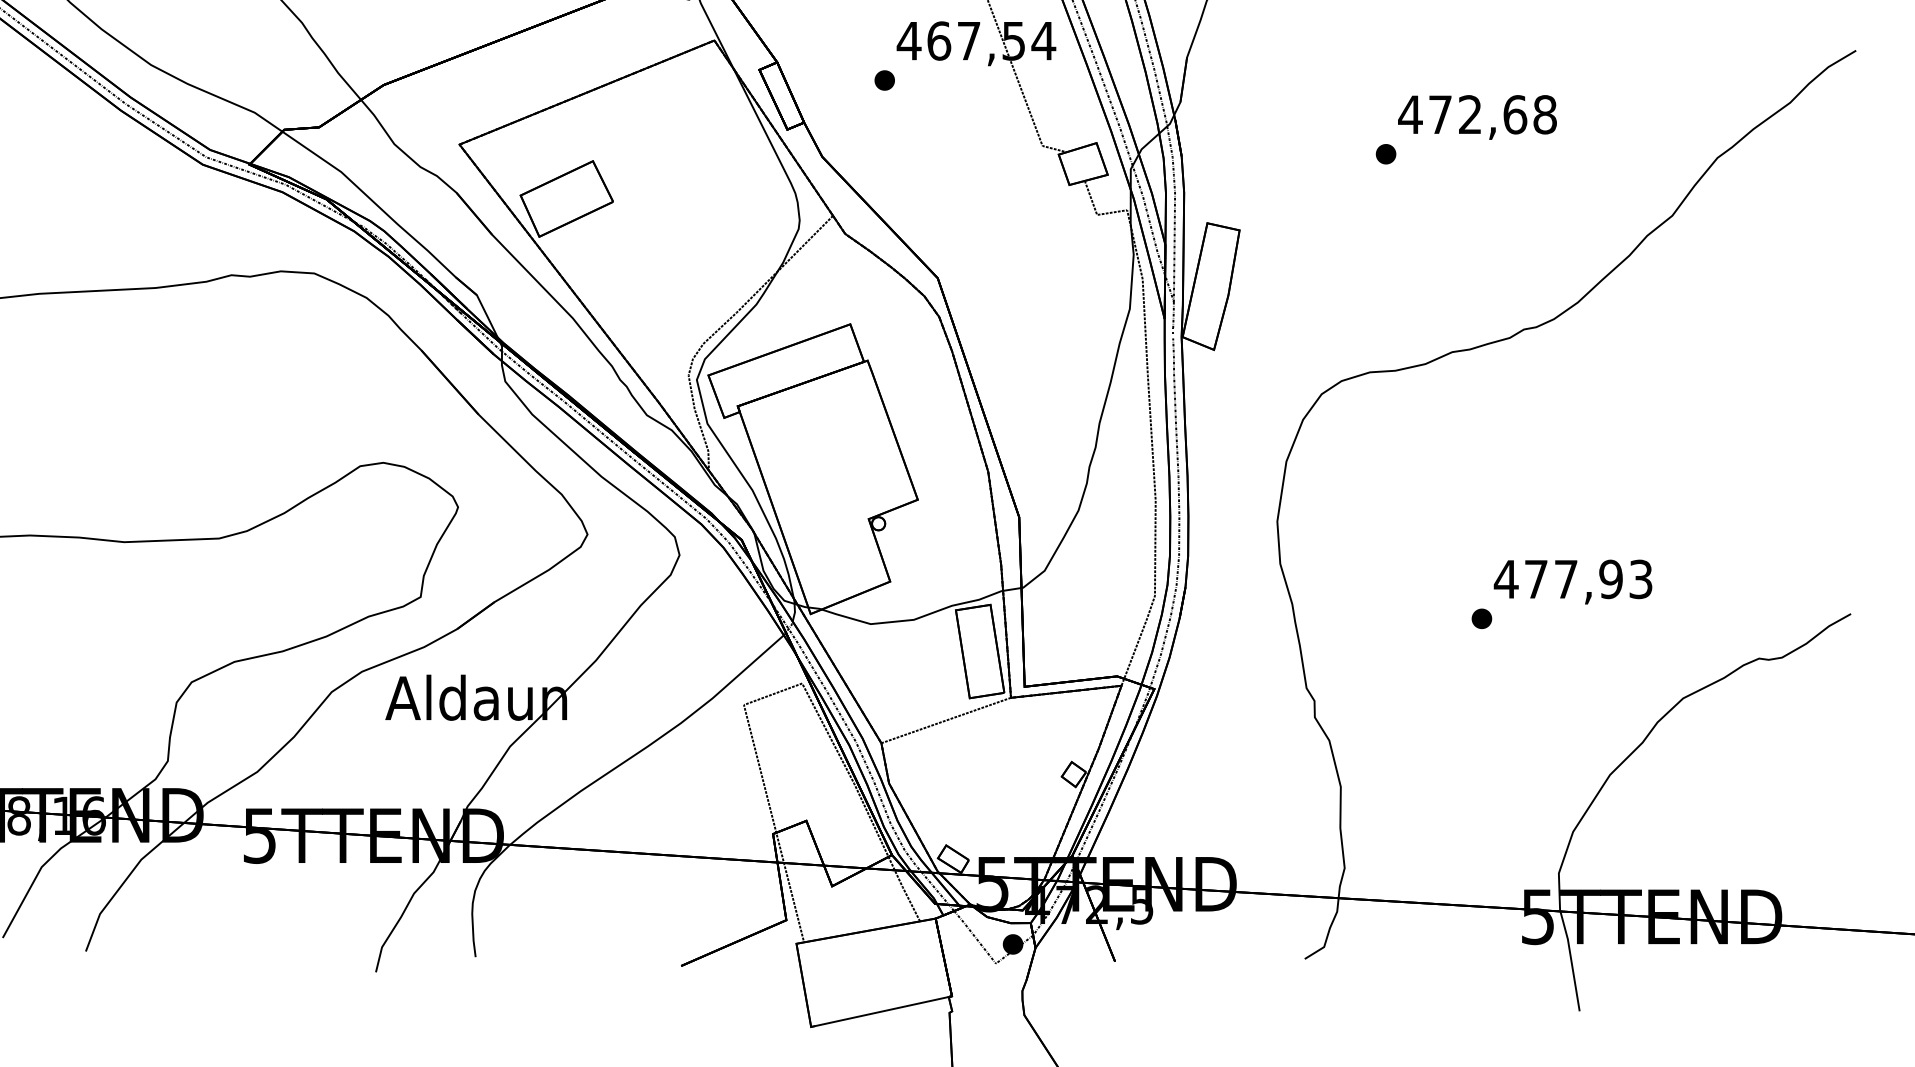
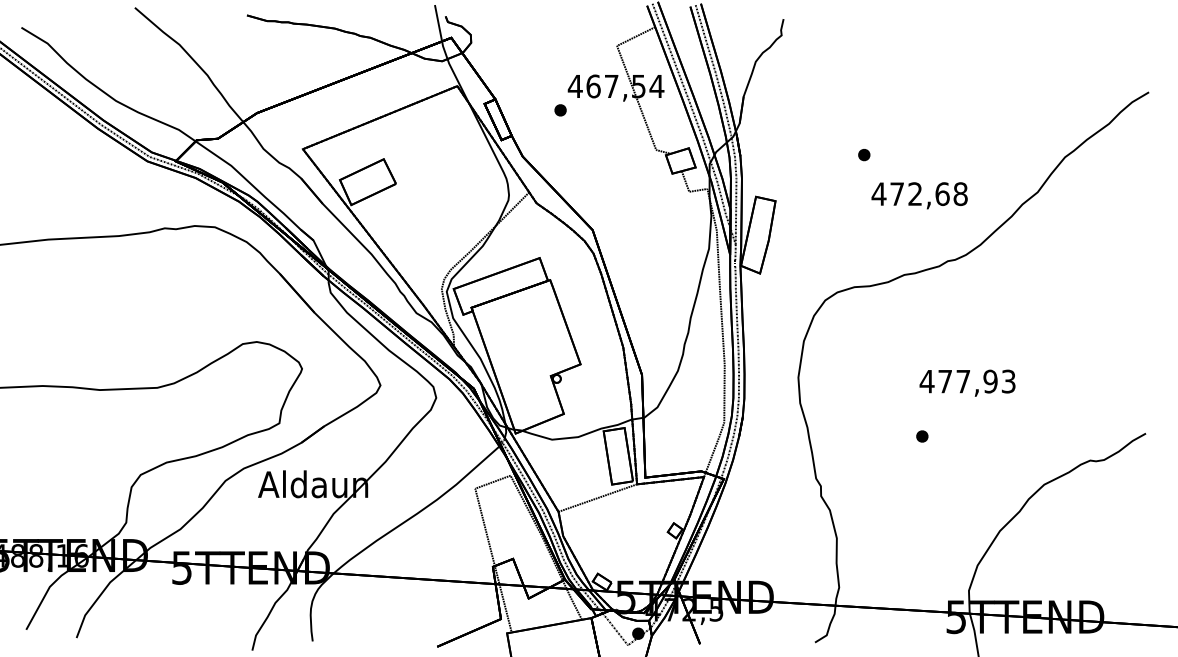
text: (1477, 117) -> (919, 195), moved
text: (1572, 580) -> (967, 382), moved

